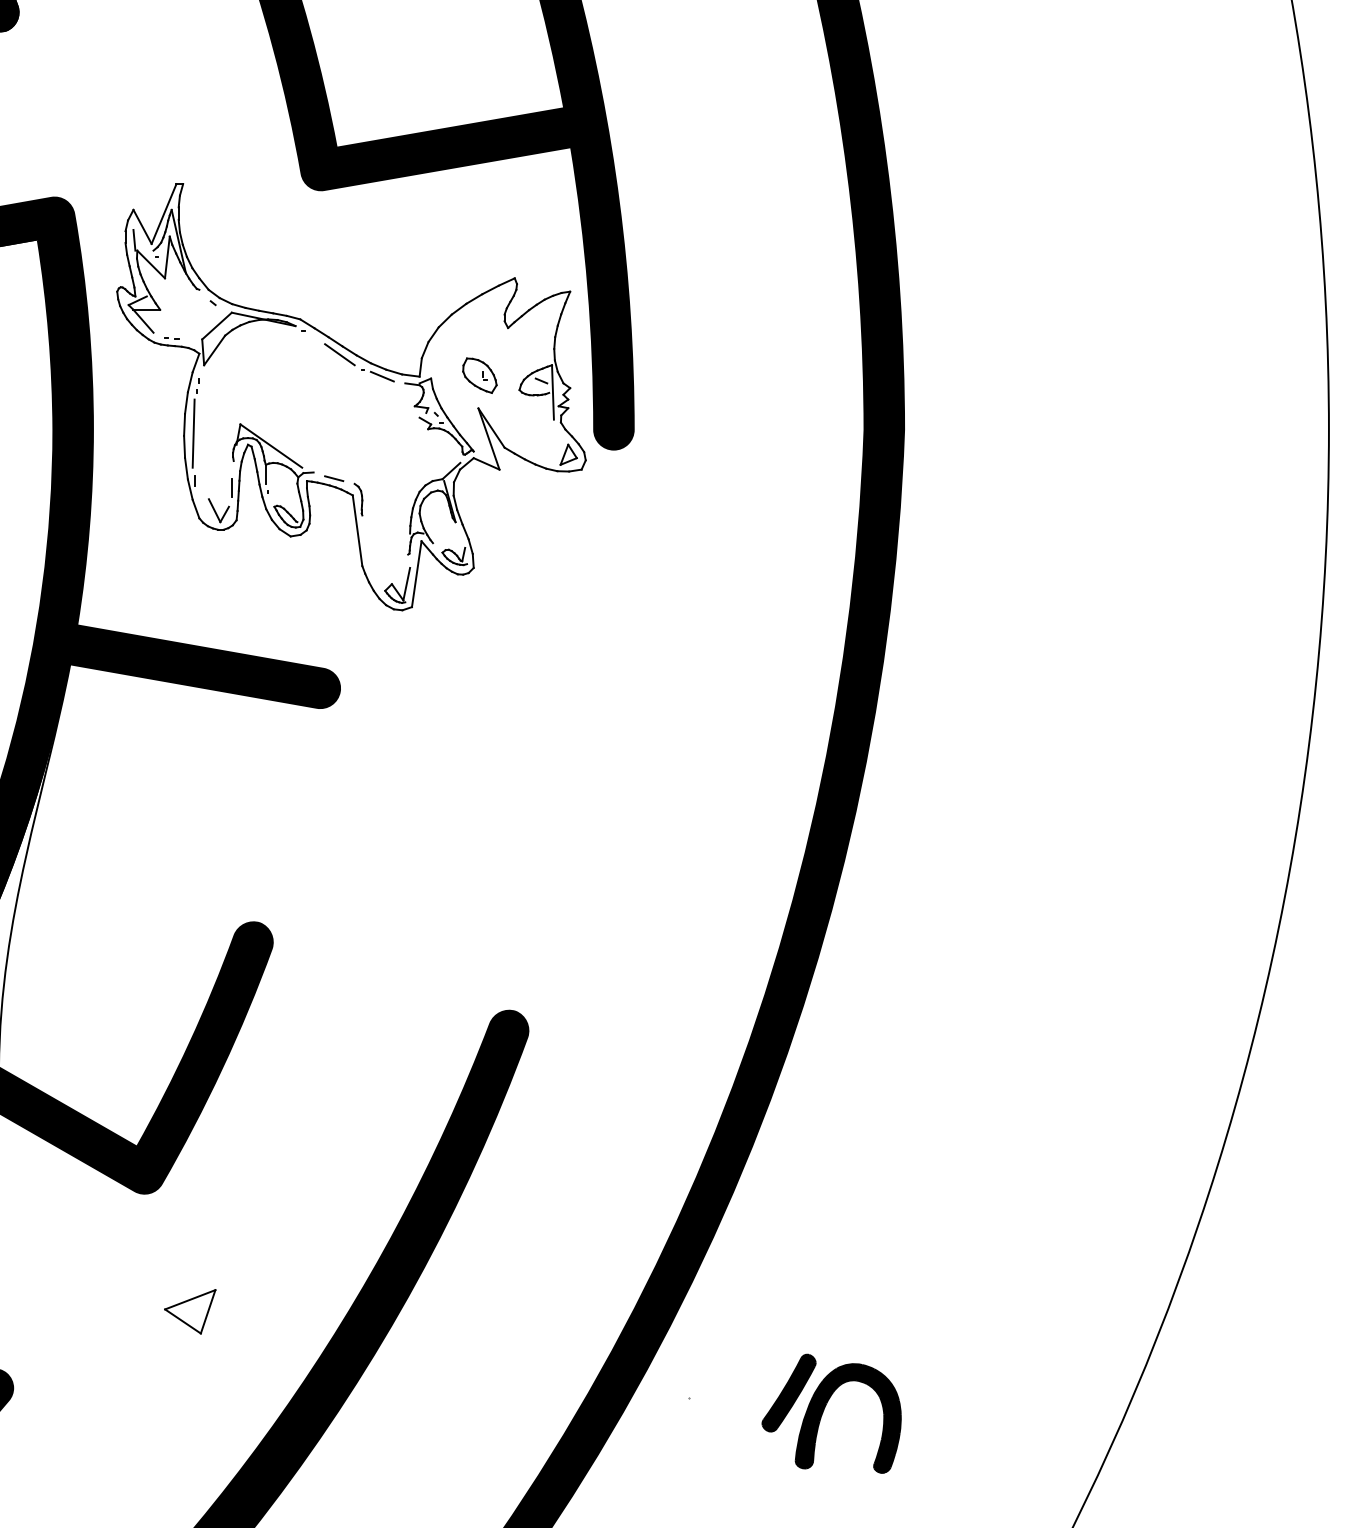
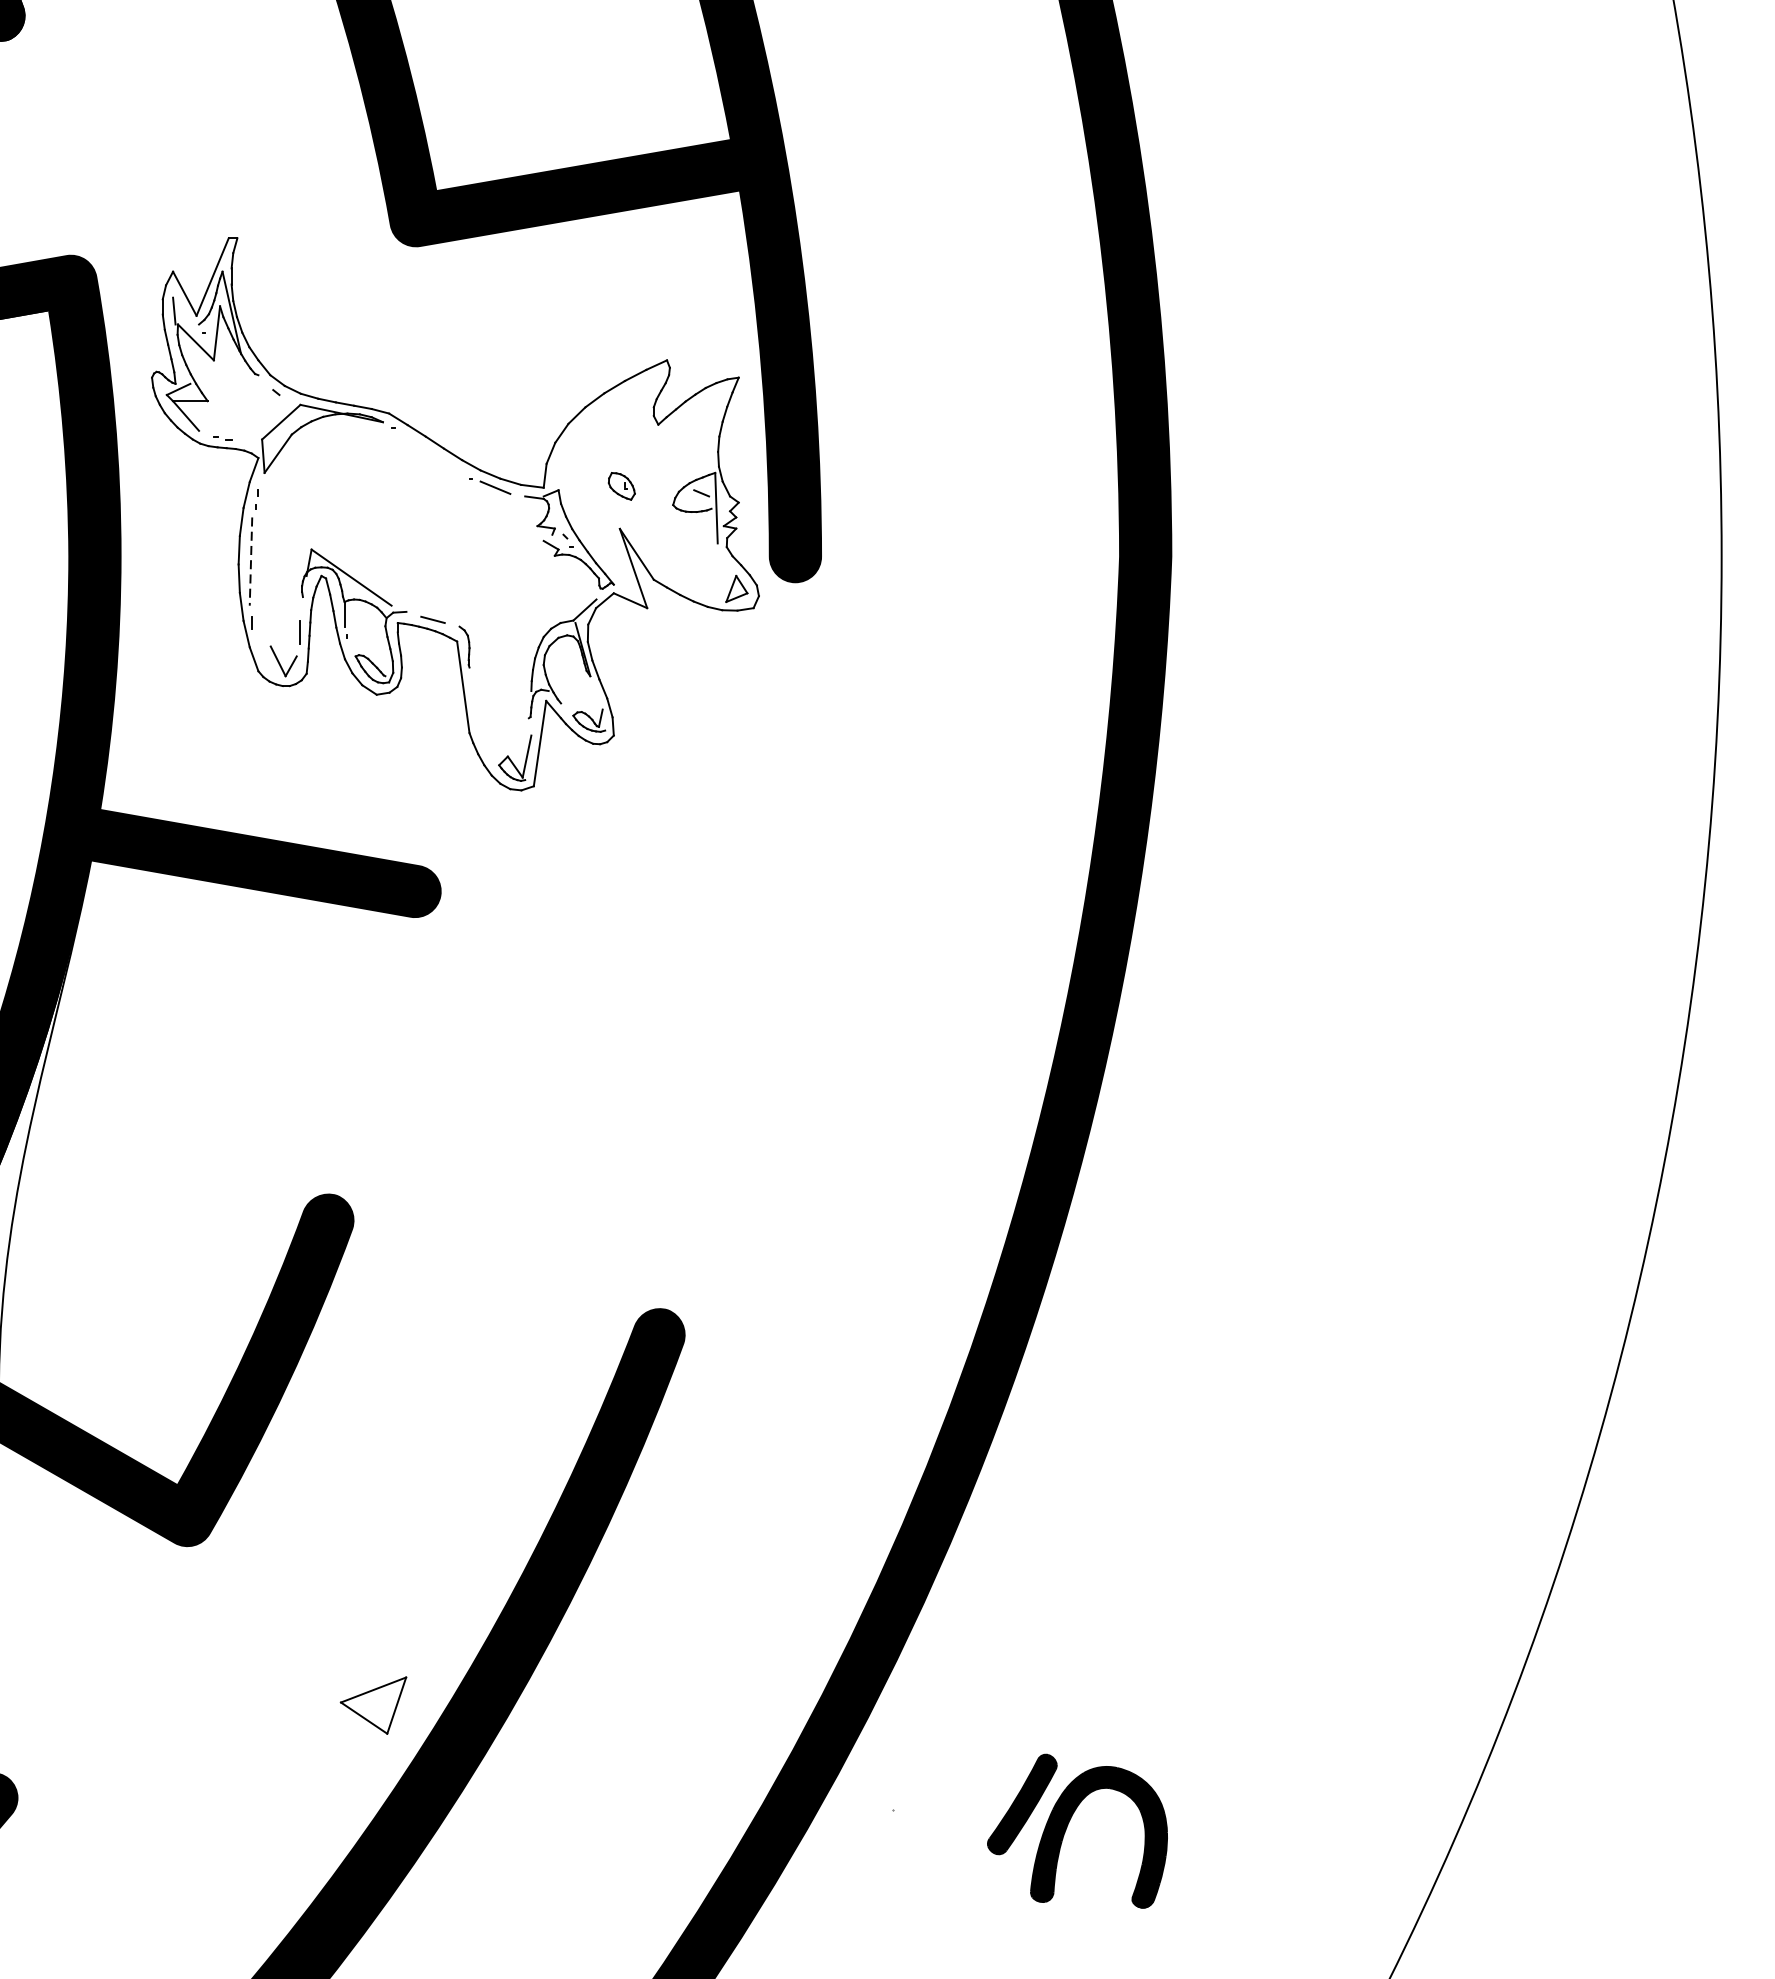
line: (339, 354) -> (439, 459), removed
part: (479, 375) -> (621, 486), size x0.6
line: (193, 434) -> (250, 562), solid -> dashed
part: (190, 1311) -> (373, 1705), moved

